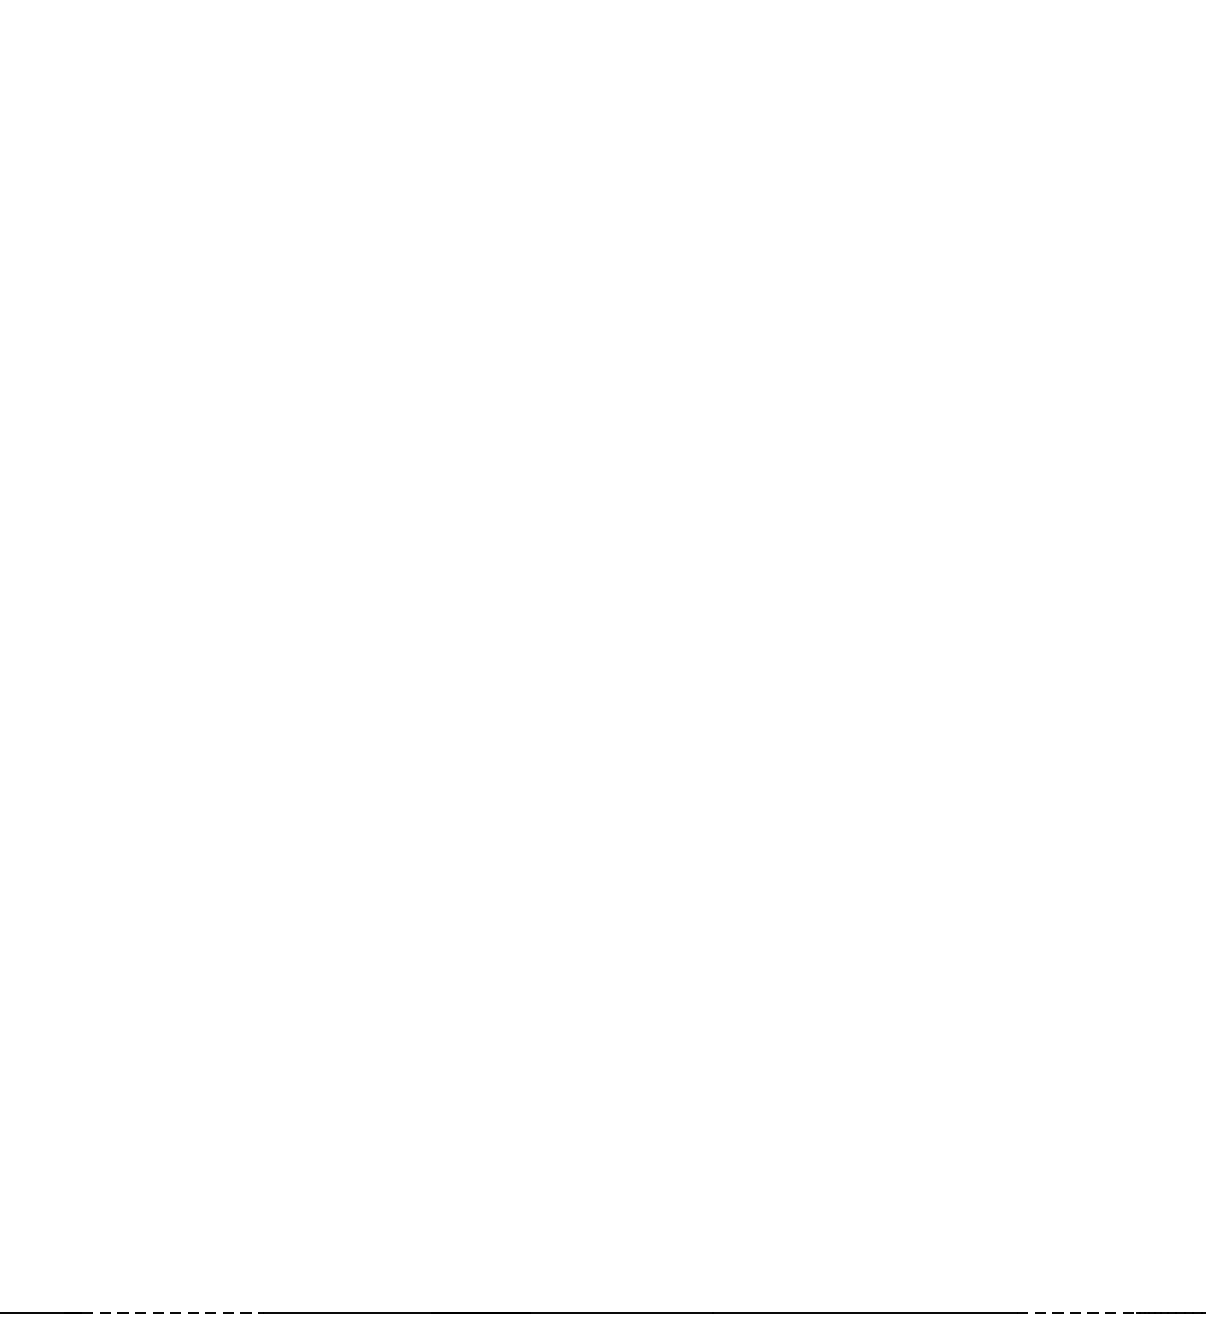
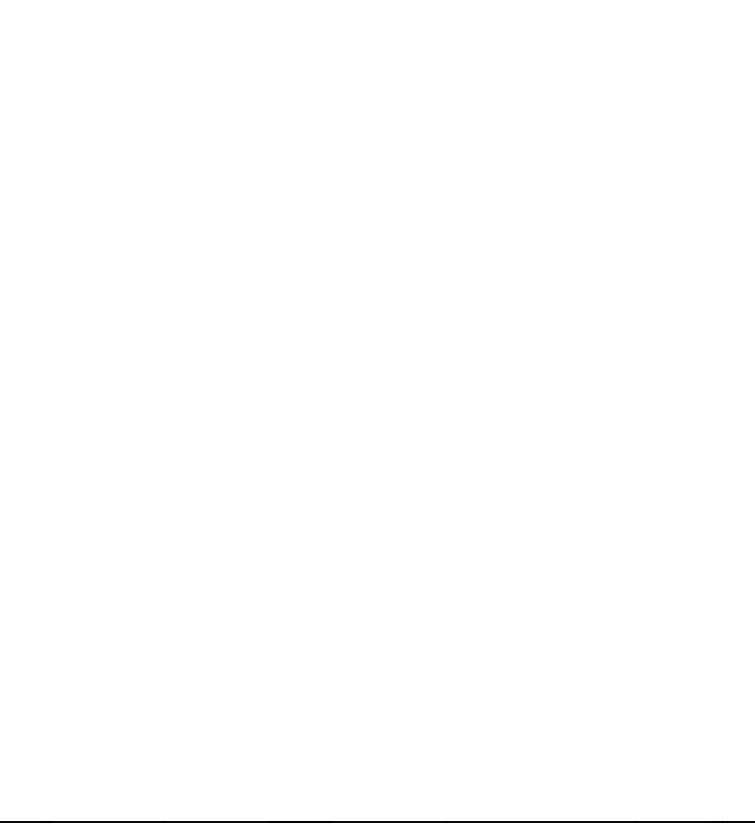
line: (165, 1313) -> (103, 822), dashed -> solid
line: (1077, 1313) -> (674, 822), dashed -> solid

